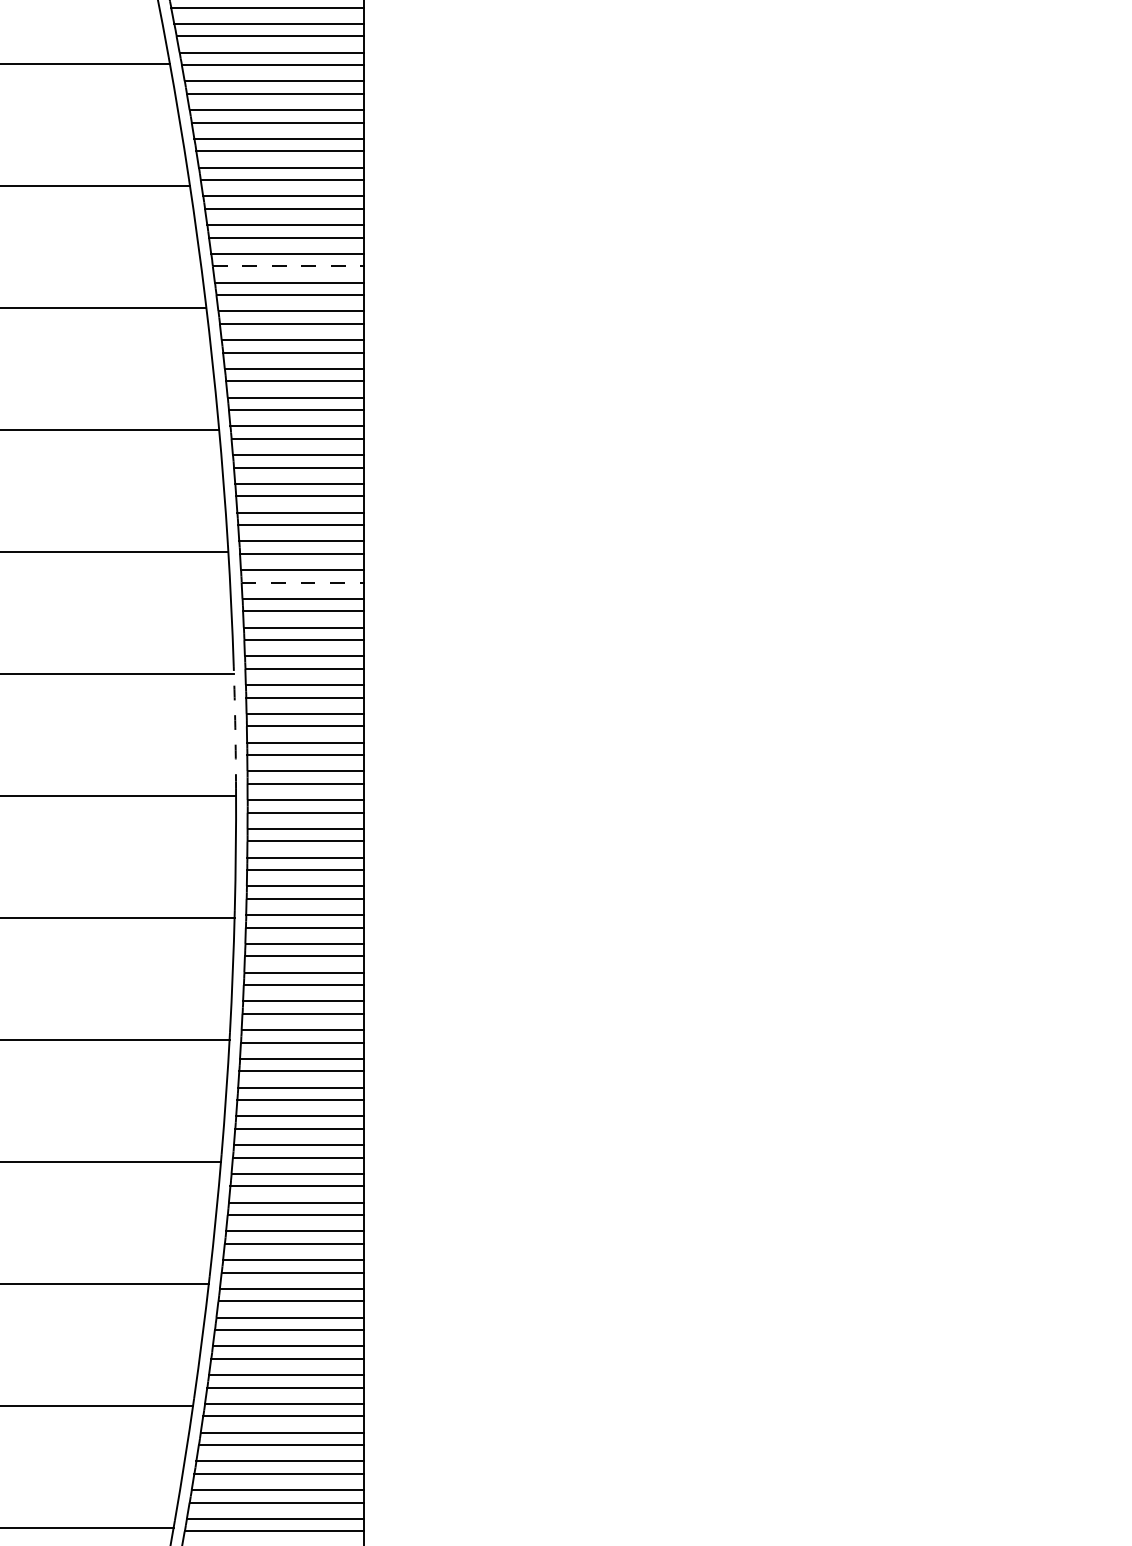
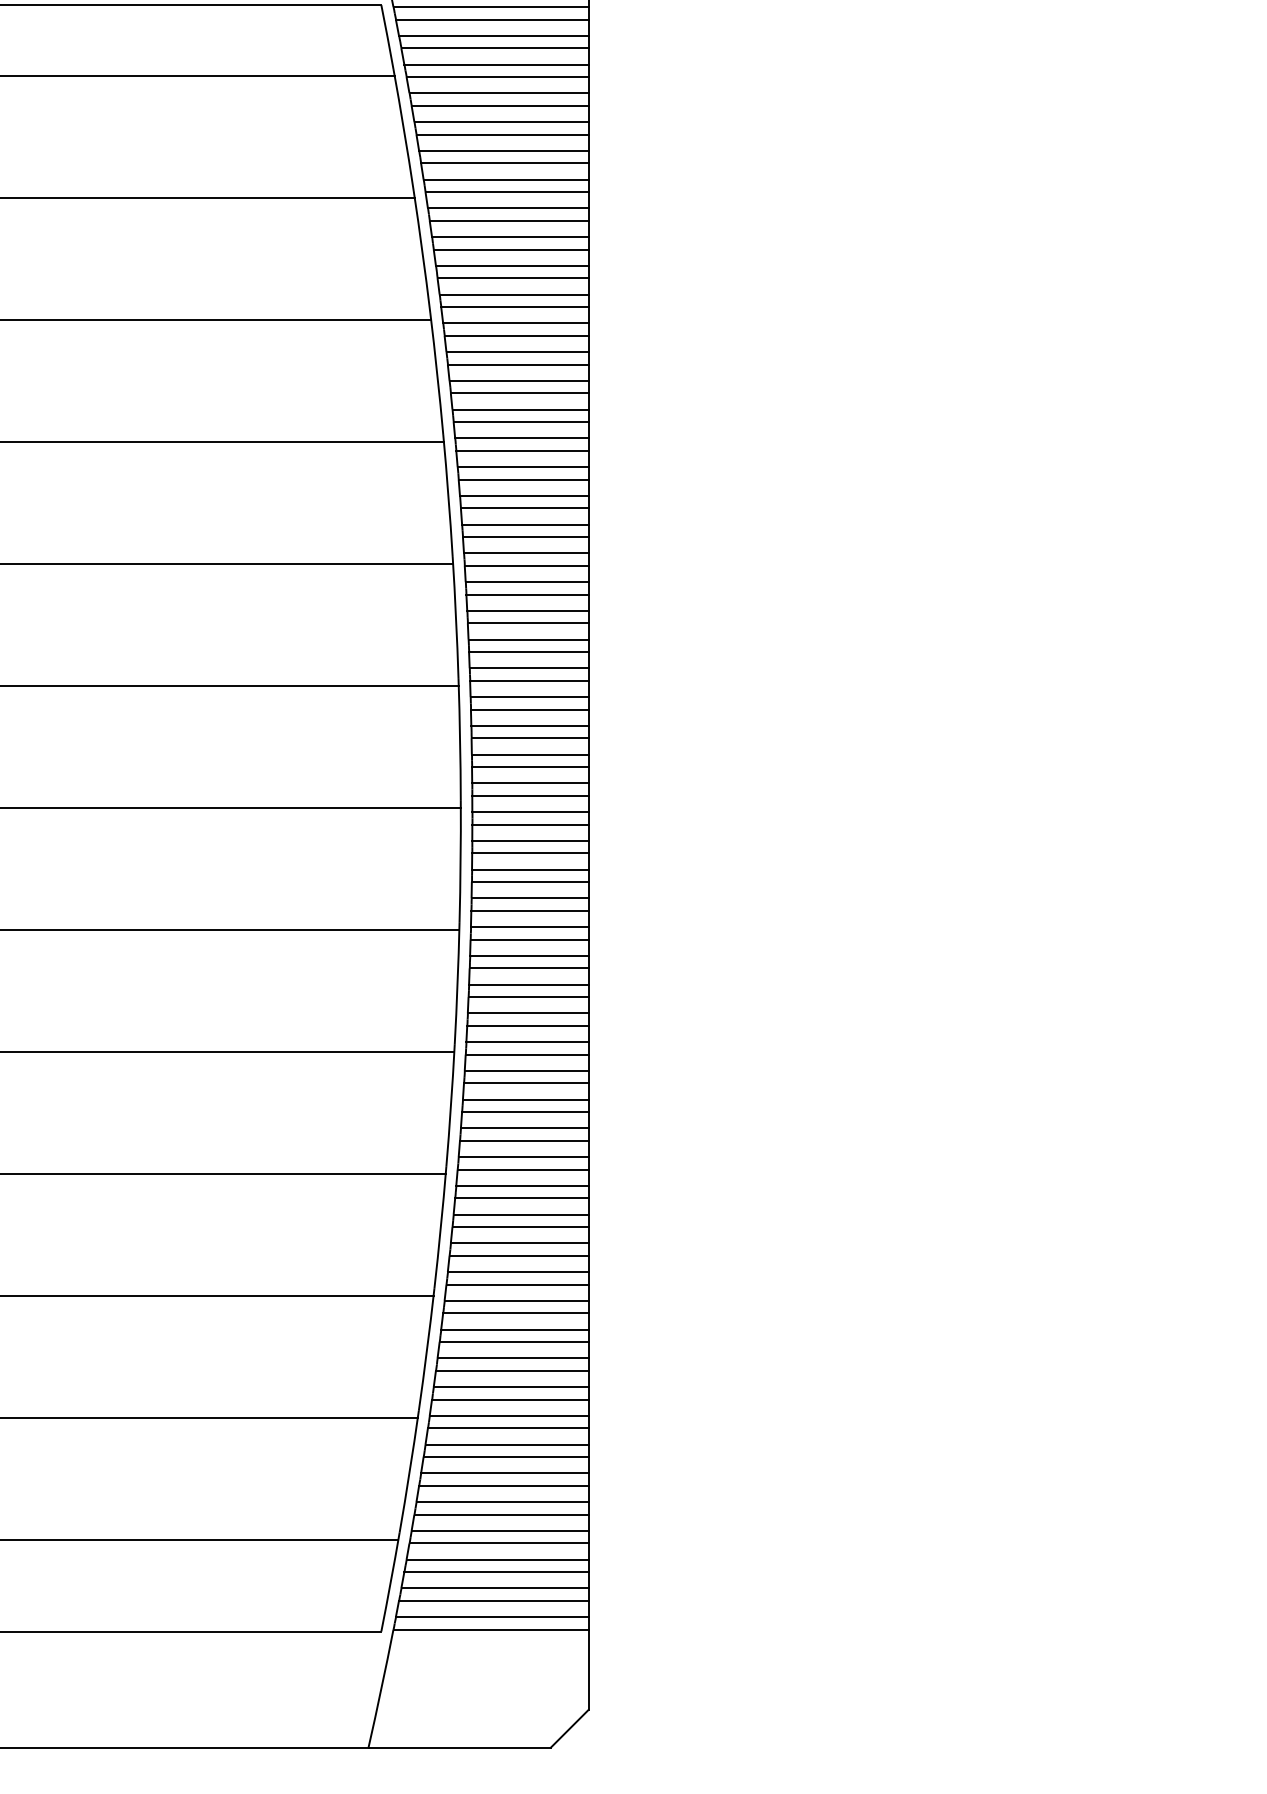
line: (288, 266) -> (513, 278), dashed -> solid
line: (303, 582) -> (528, 594), dashed -> solid
arc: (235, 727) -> (460, 739), dashed -> solid

